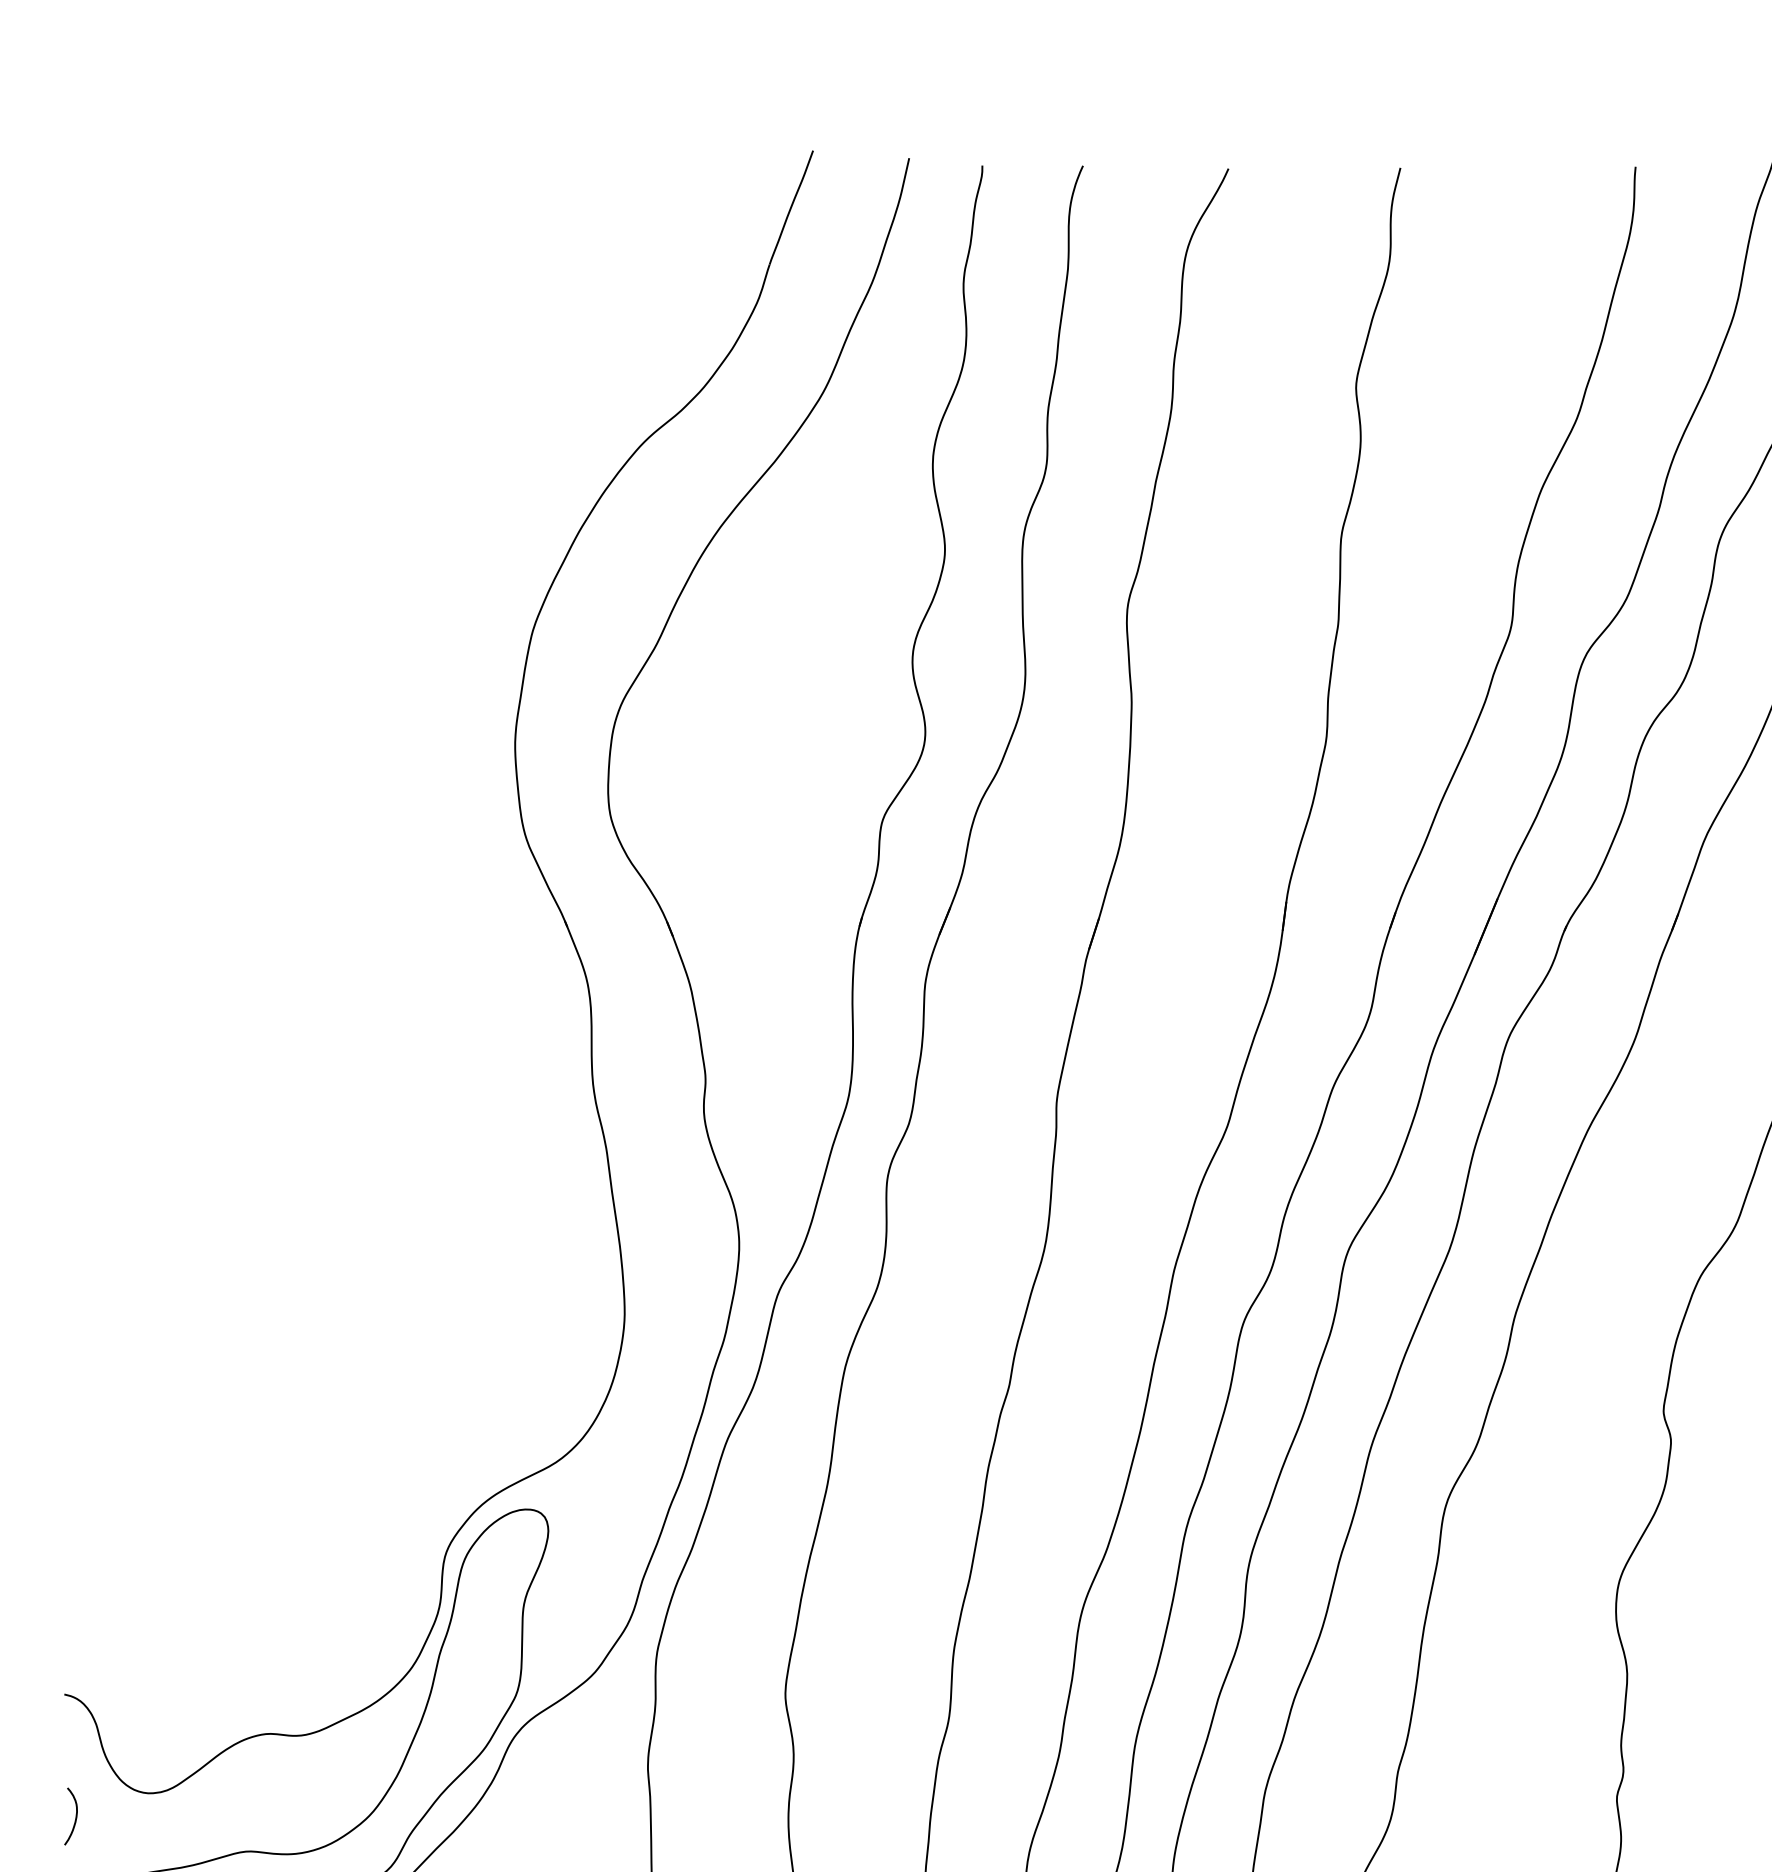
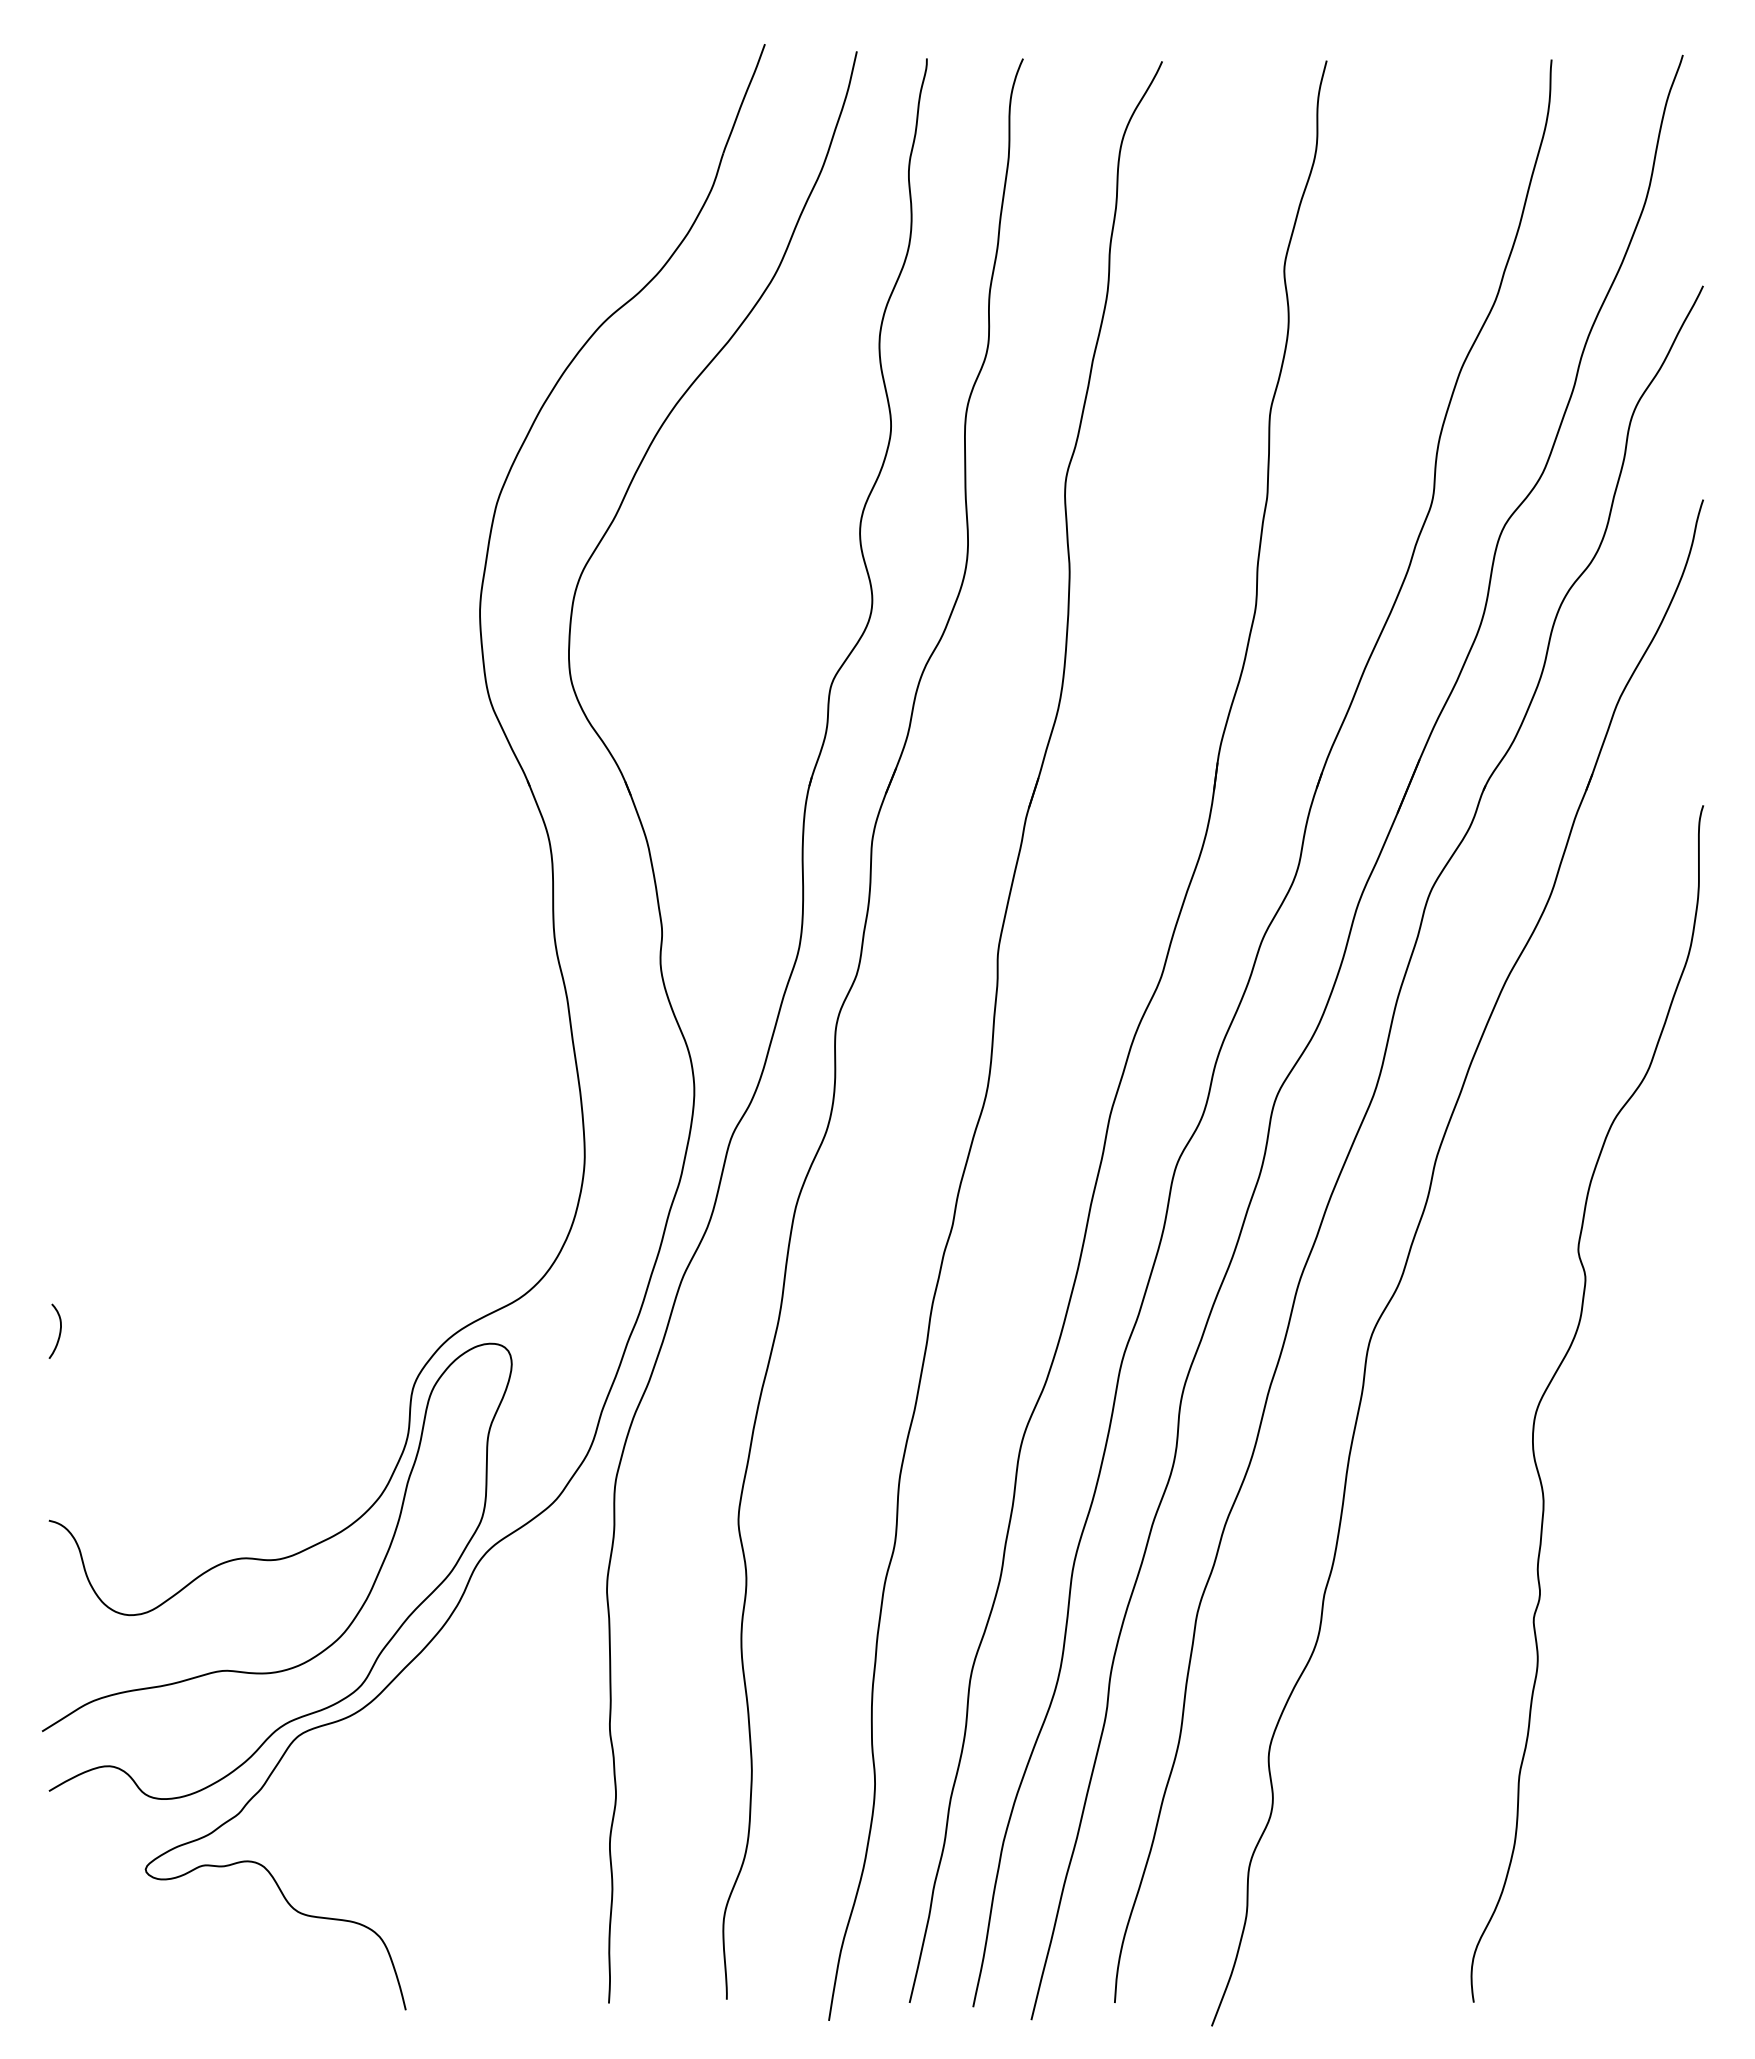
curve: (75, 1815) -> (59, 1330), moved

